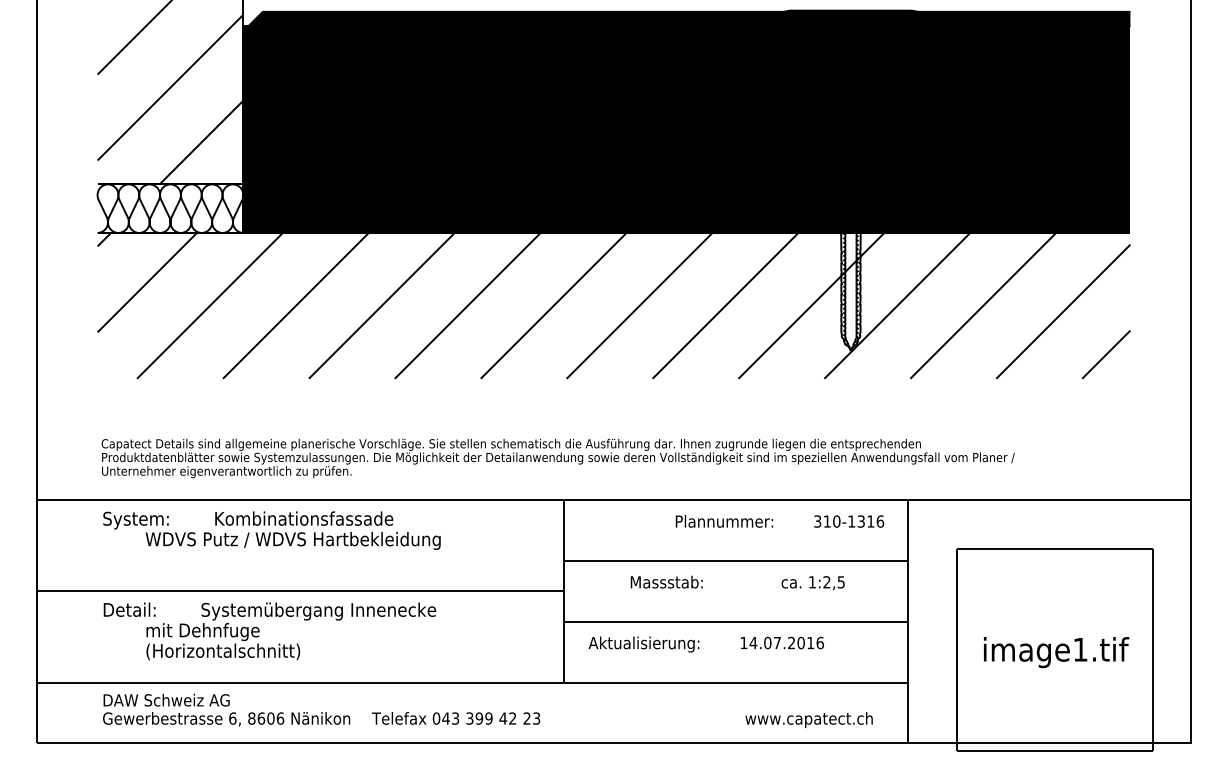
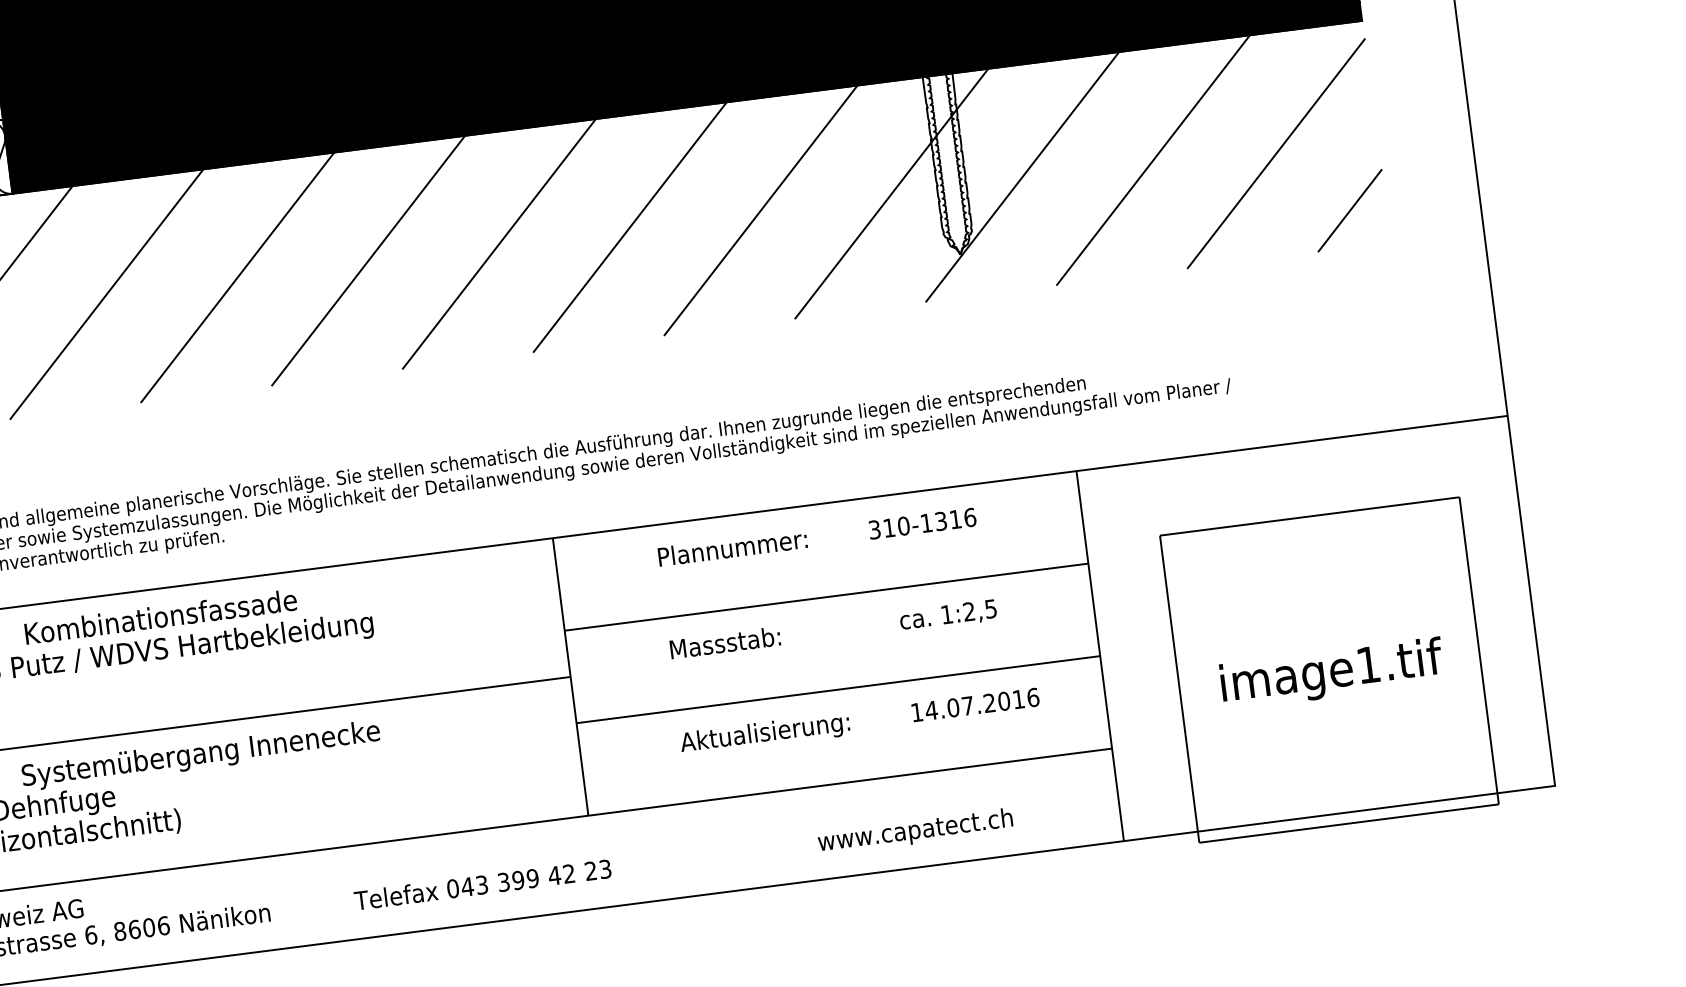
text: (779, 521) -> (816, 537), moved
text: (705, 644) -> (858, 722), moved
text: (456, 718) -> (483, 884), moved
text: (808, 720) -> (914, 832), moved

